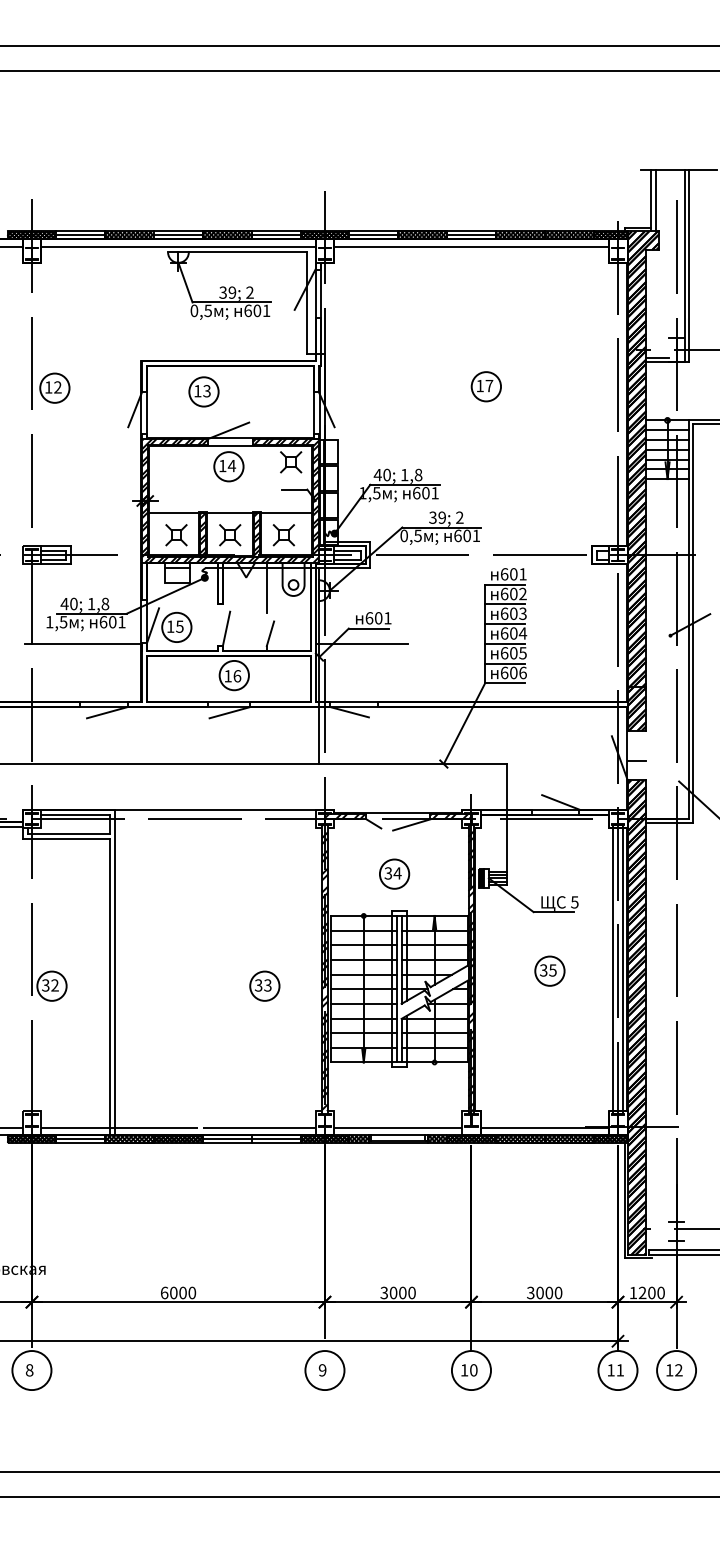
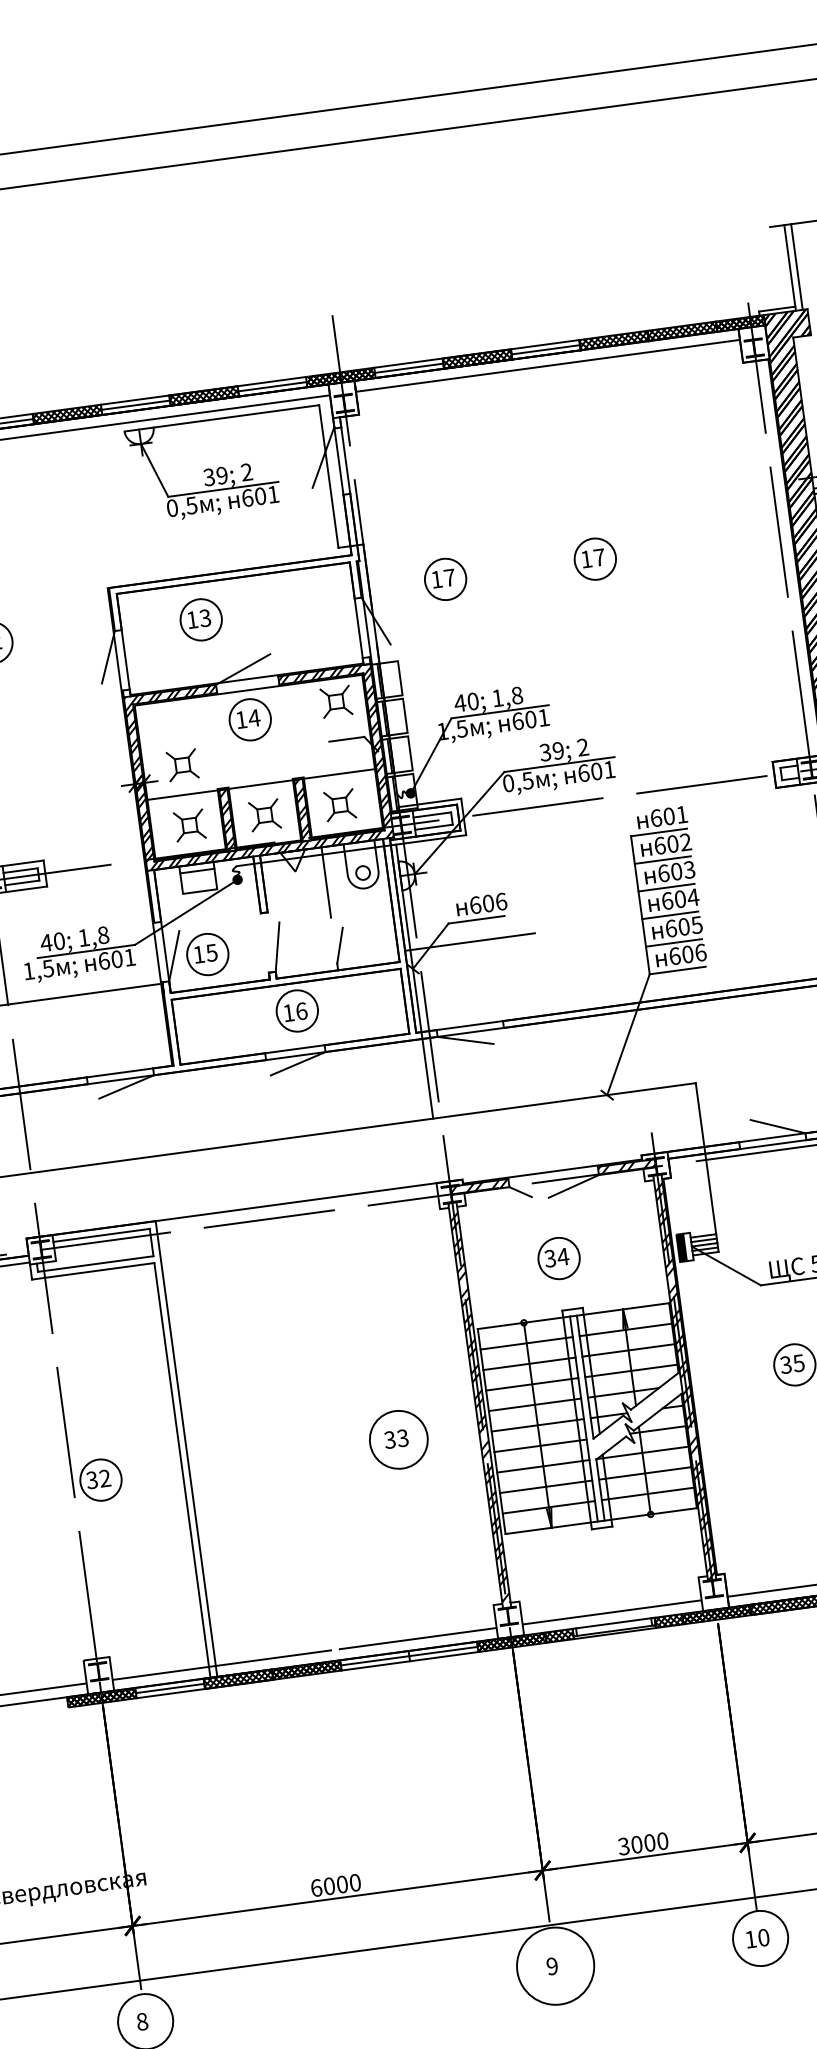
part: (378, 386) -> (444, 579), added
part: (177, 492) -> (183, 765), added
text: (387, 618) -> (500, 902), 601 -> 606
circle: (264, 985) -> (398, 1438), size x1.4
circle: (324, 1370) -> (554, 1966), size x1.4

